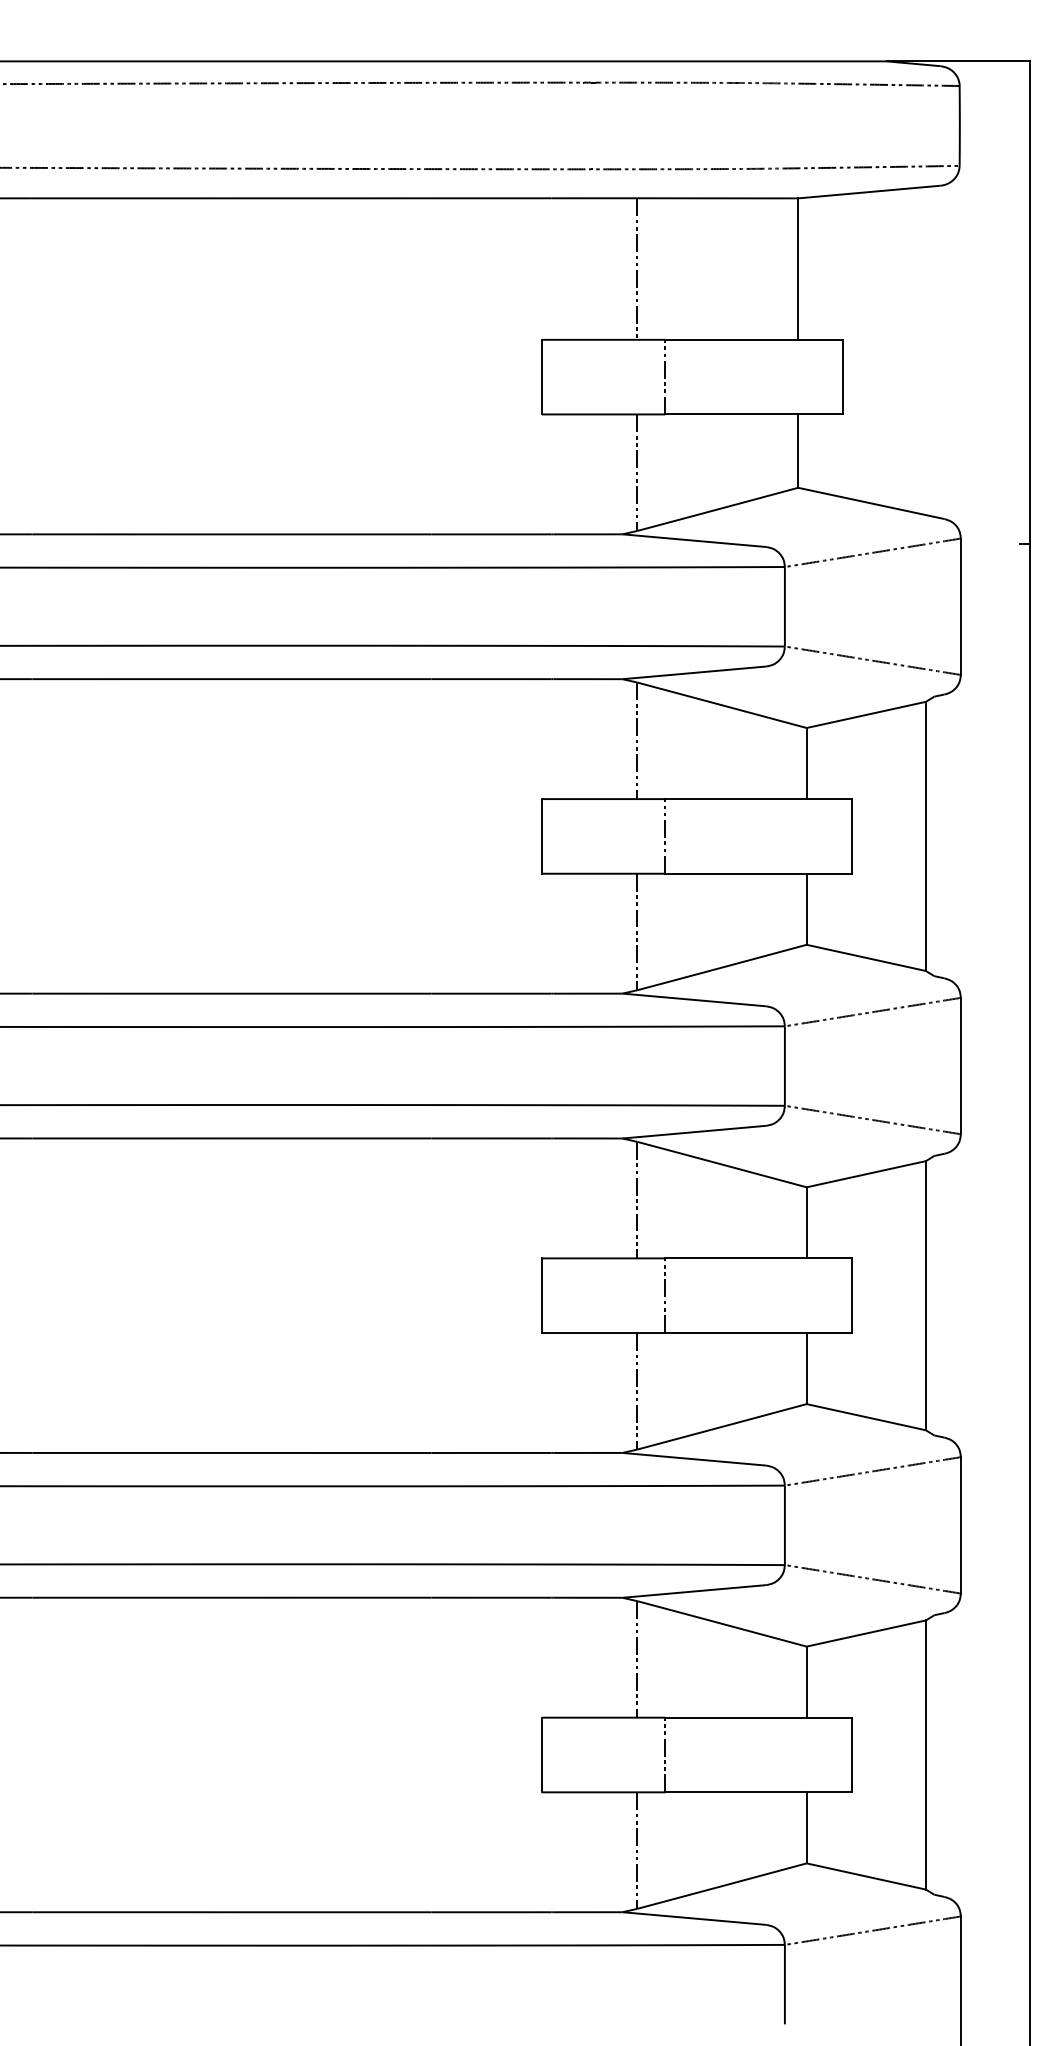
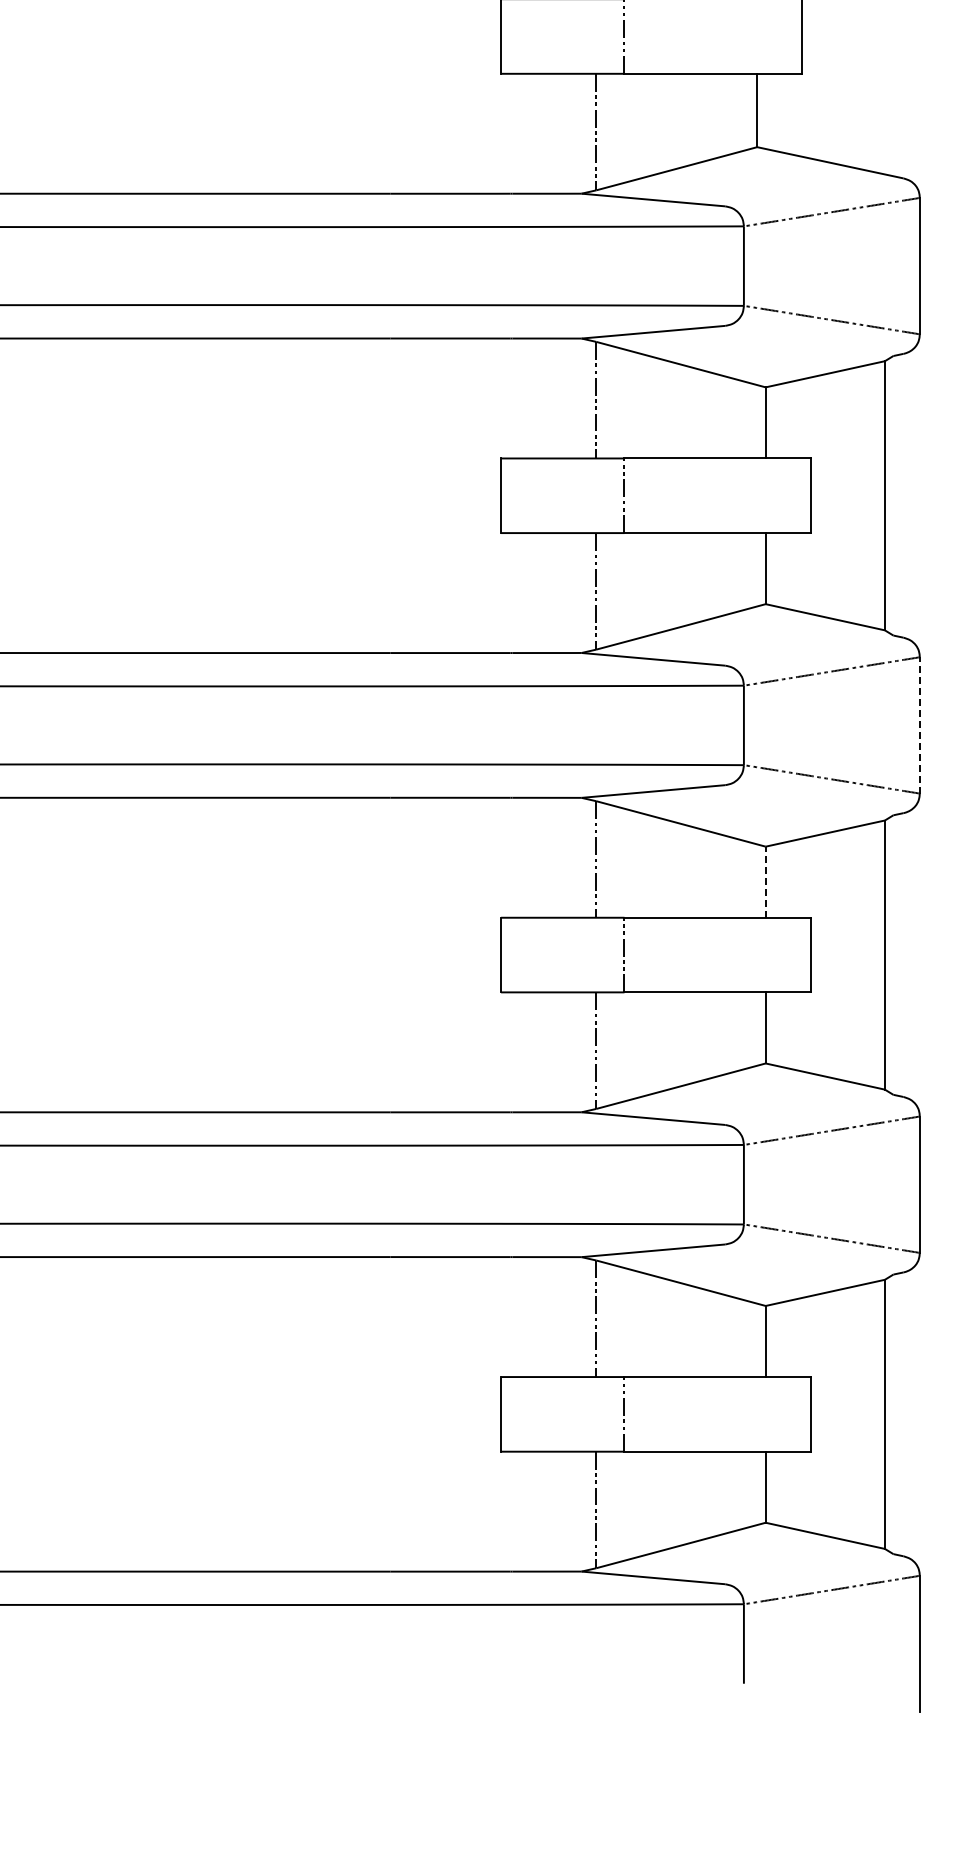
line: (960, 1065) -> (919, 724), solid -> dashed
line: (806, 1222) -> (765, 881), solid -> dashed

